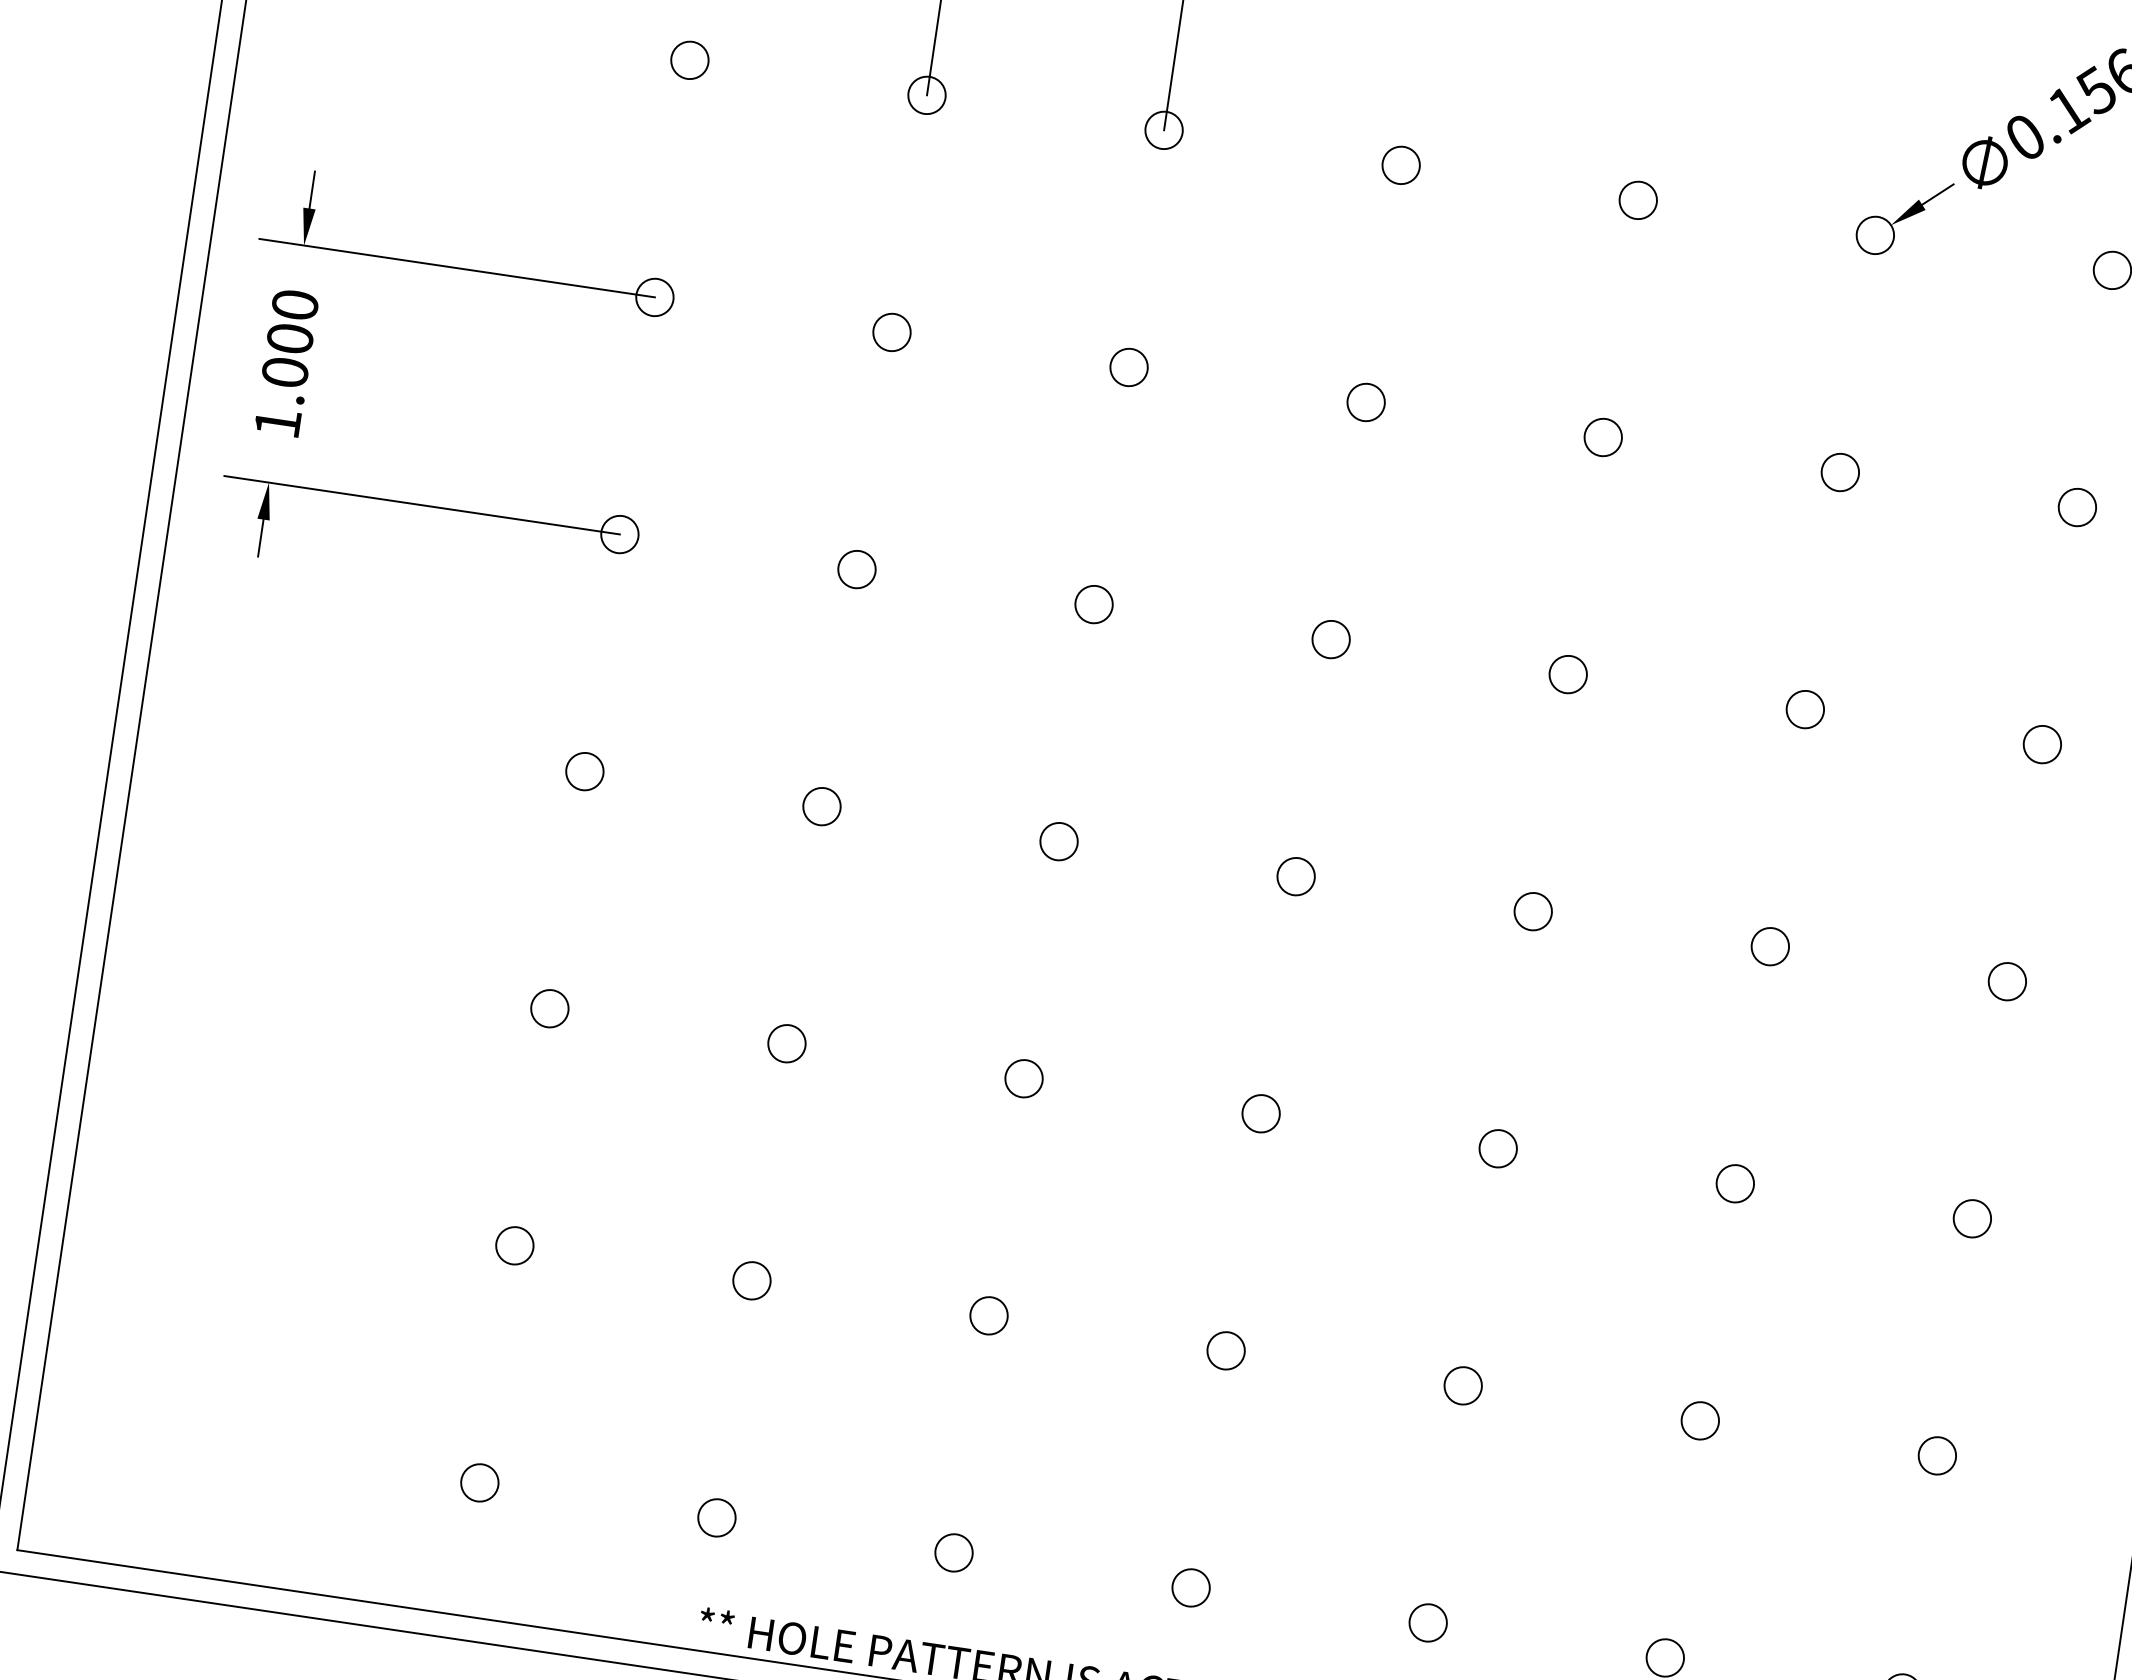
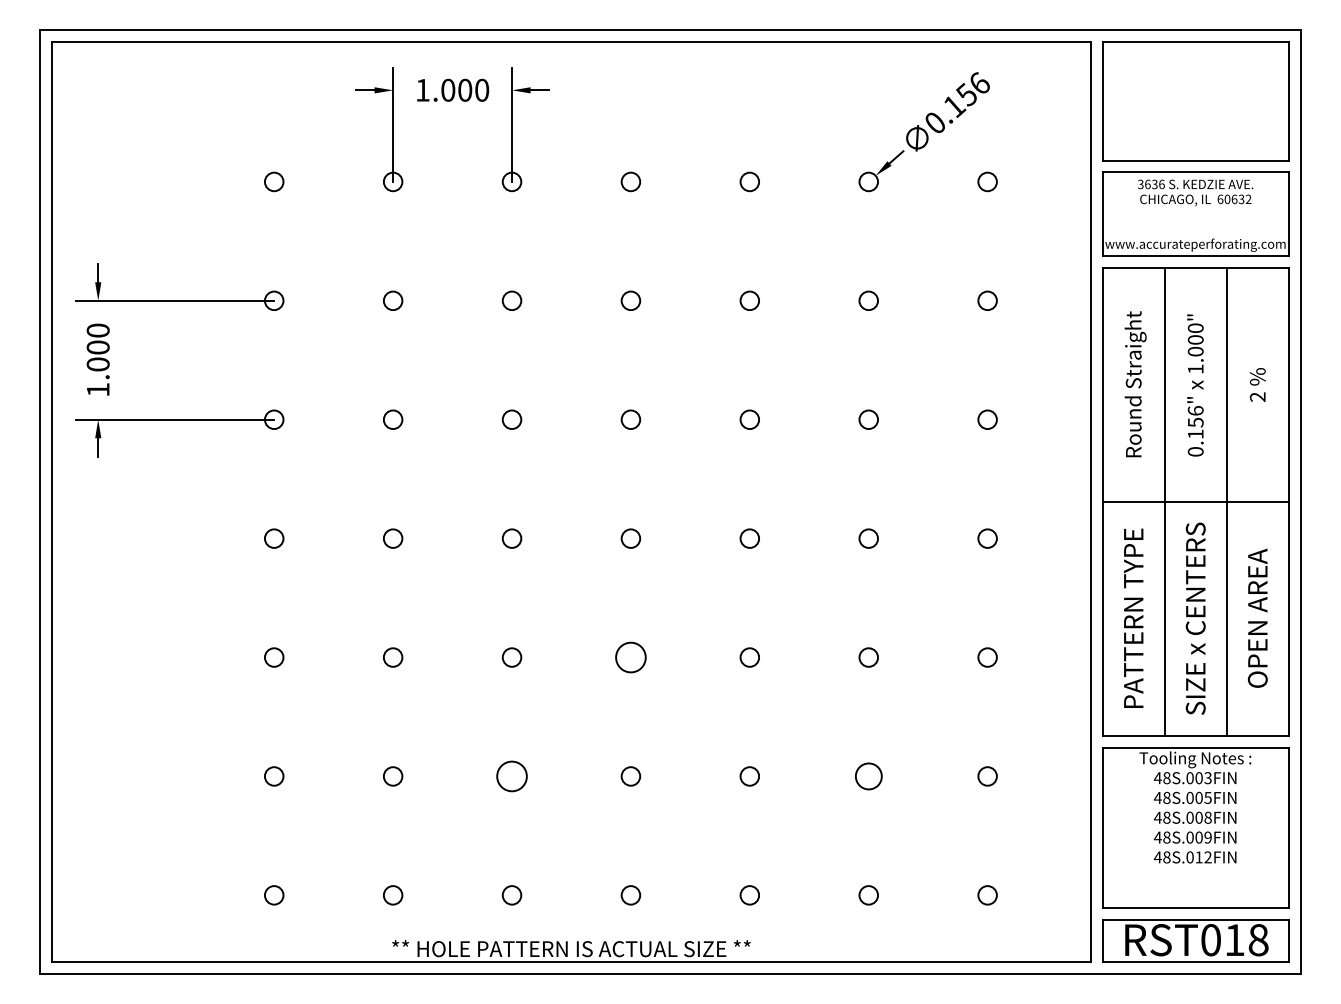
circle: (1260, 1113) -> (630, 657), size x1.6
circle: (987, 1315) -> (511, 776), size x1.6
circle: (1699, 1420) -> (868, 776), size x1.4

